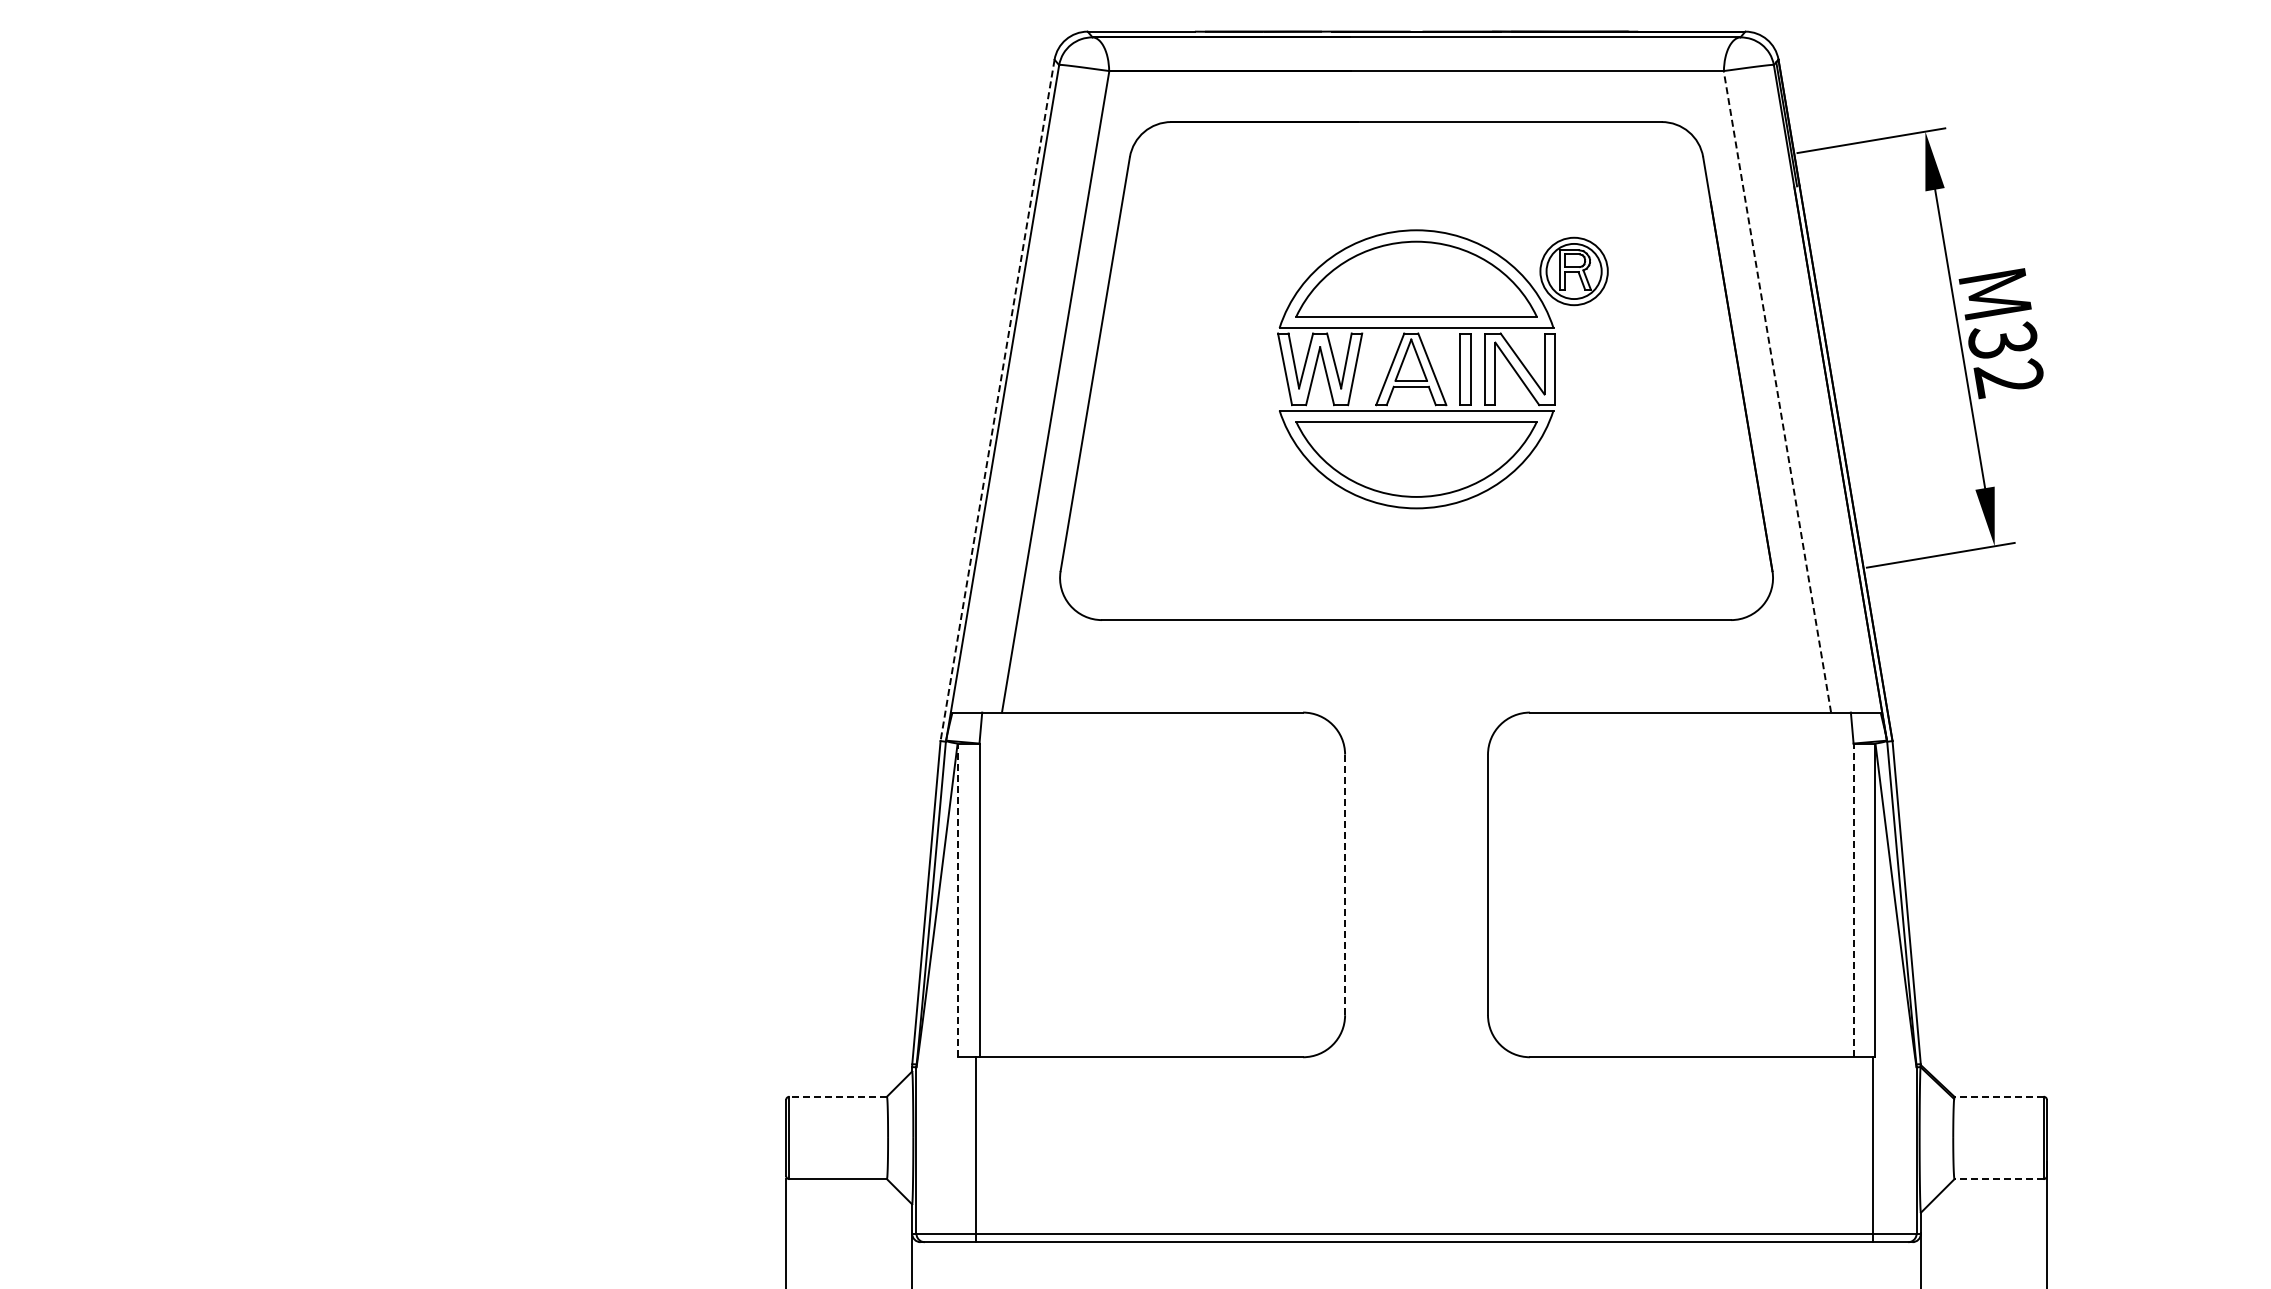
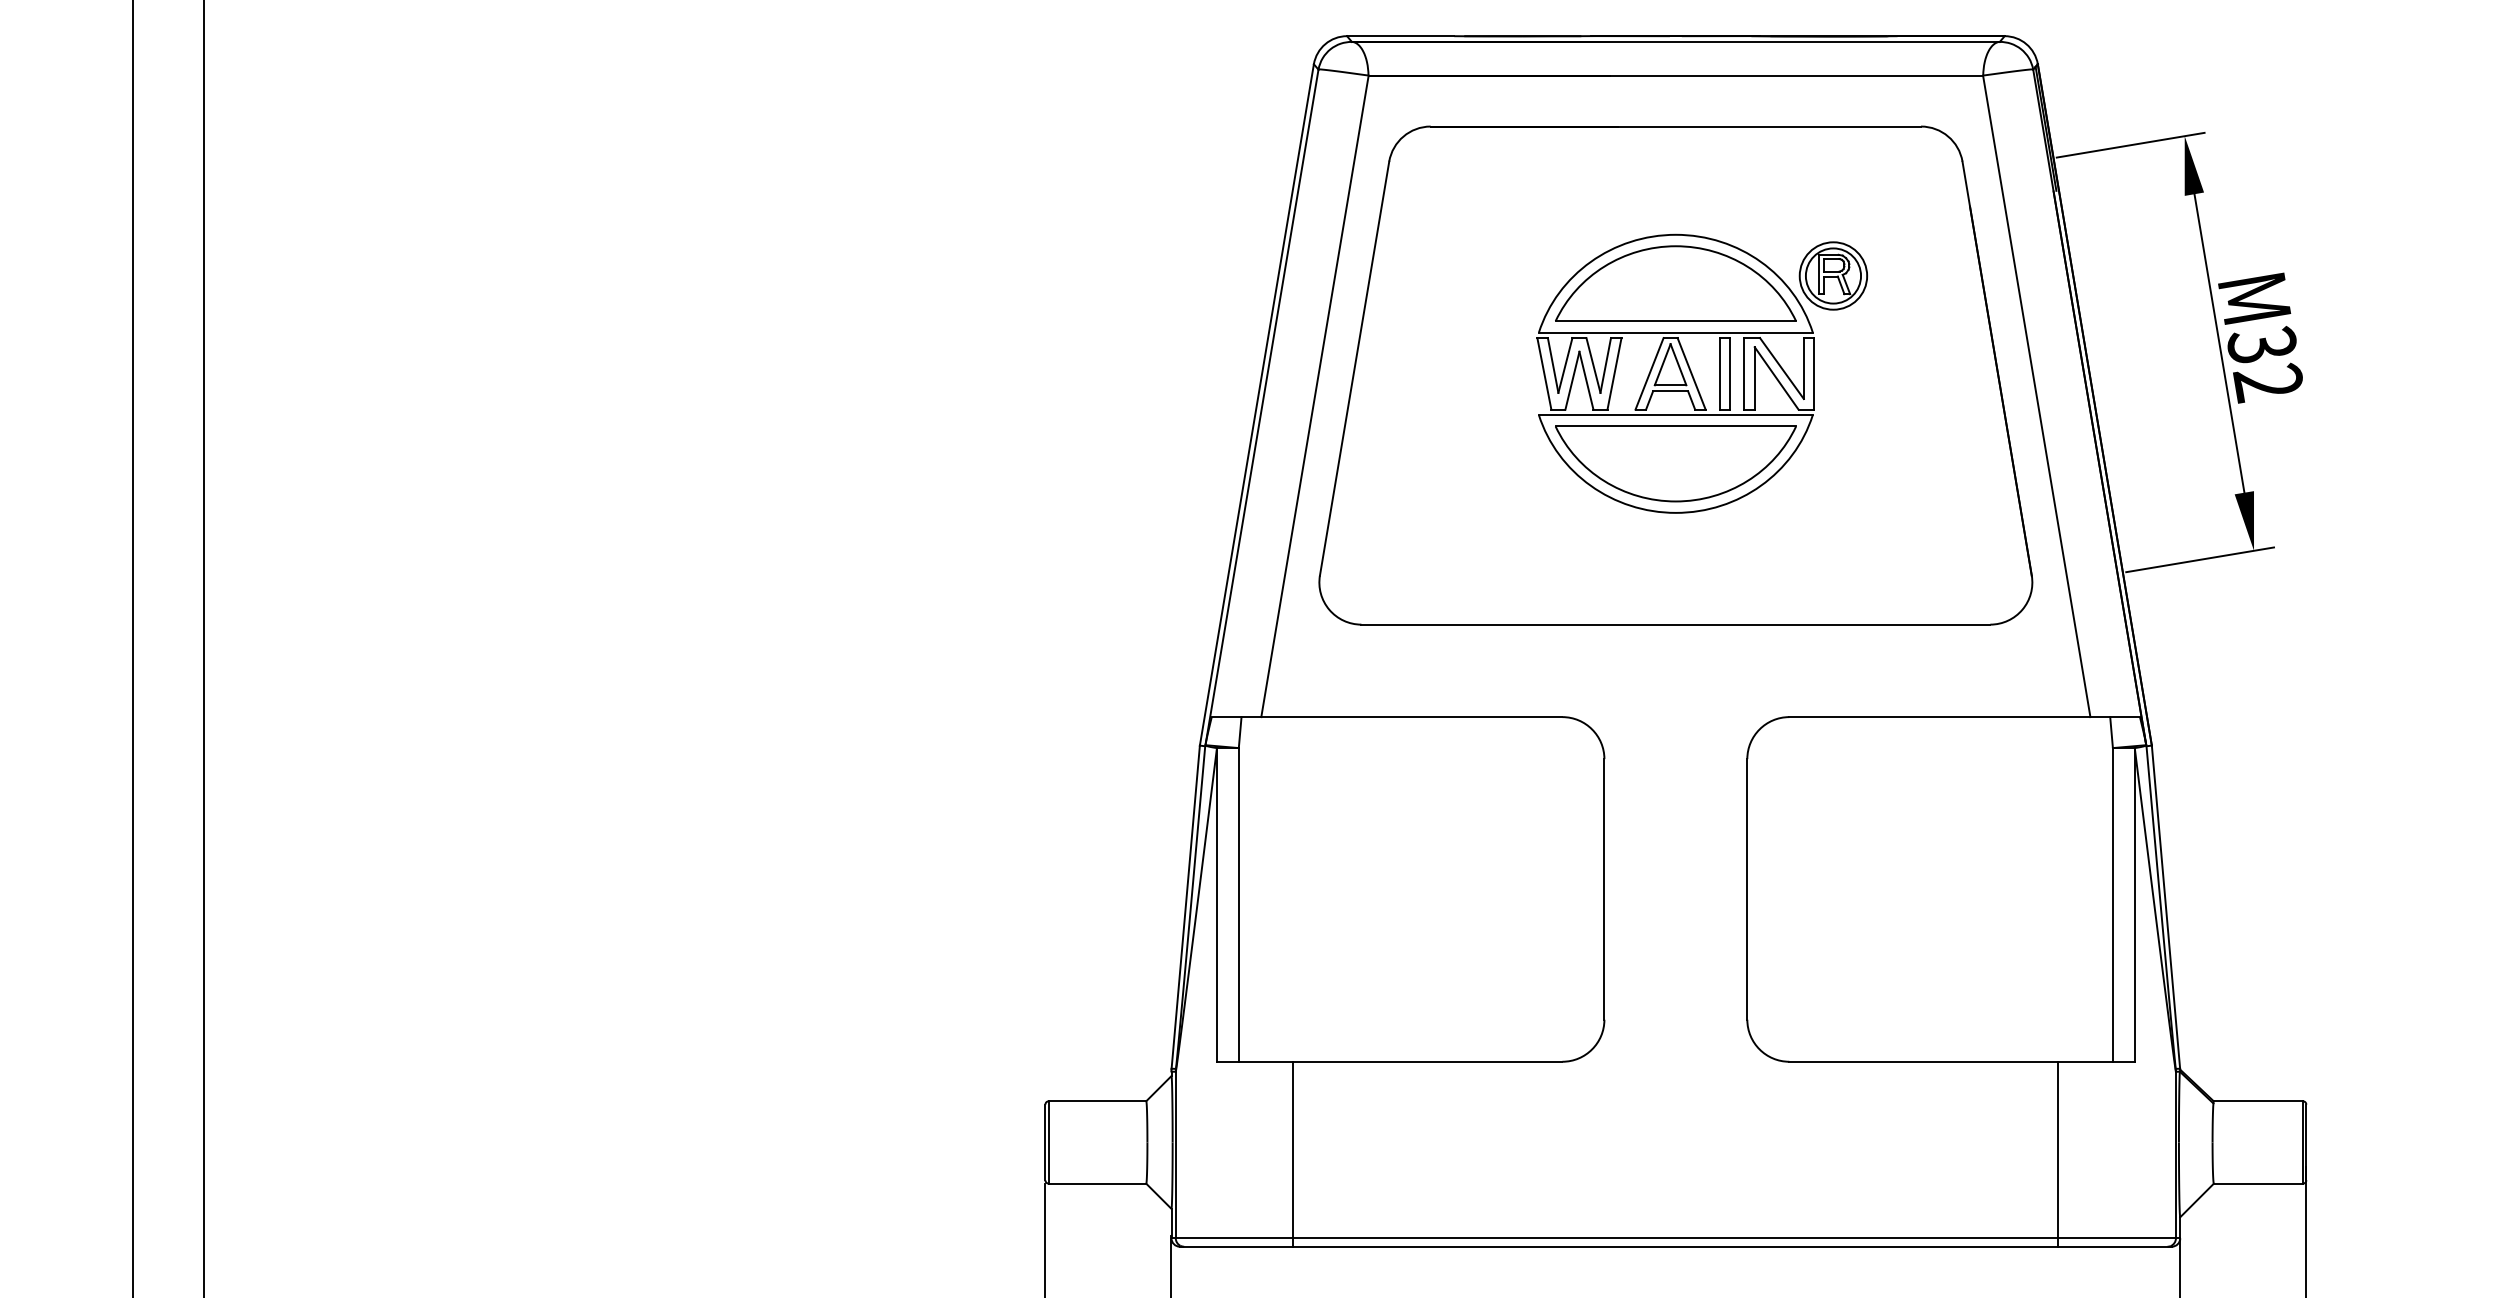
line: (1777, 390) -> (2036, 395), dashed -> solid
line: (997, 400) -> (1256, 405), dashed -> solid
line: (1345, 883) -> (1604, 888), dashed -> solid
line: (957, 899) -> (1216, 904), dashed -> solid
line: (1853, 899) -> (2112, 904), dashed -> solid
line: (838, 1096) -> (1097, 1101), dashed -> solid
line: (1999, 1096) -> (2258, 1101), dashed -> solid
line: (976, 1148) -> (1293, 1153), moved
line: (1873, 1148) -> (2058, 1153), moved
line: (1999, 1178) -> (2258, 1183), dashed -> solid

